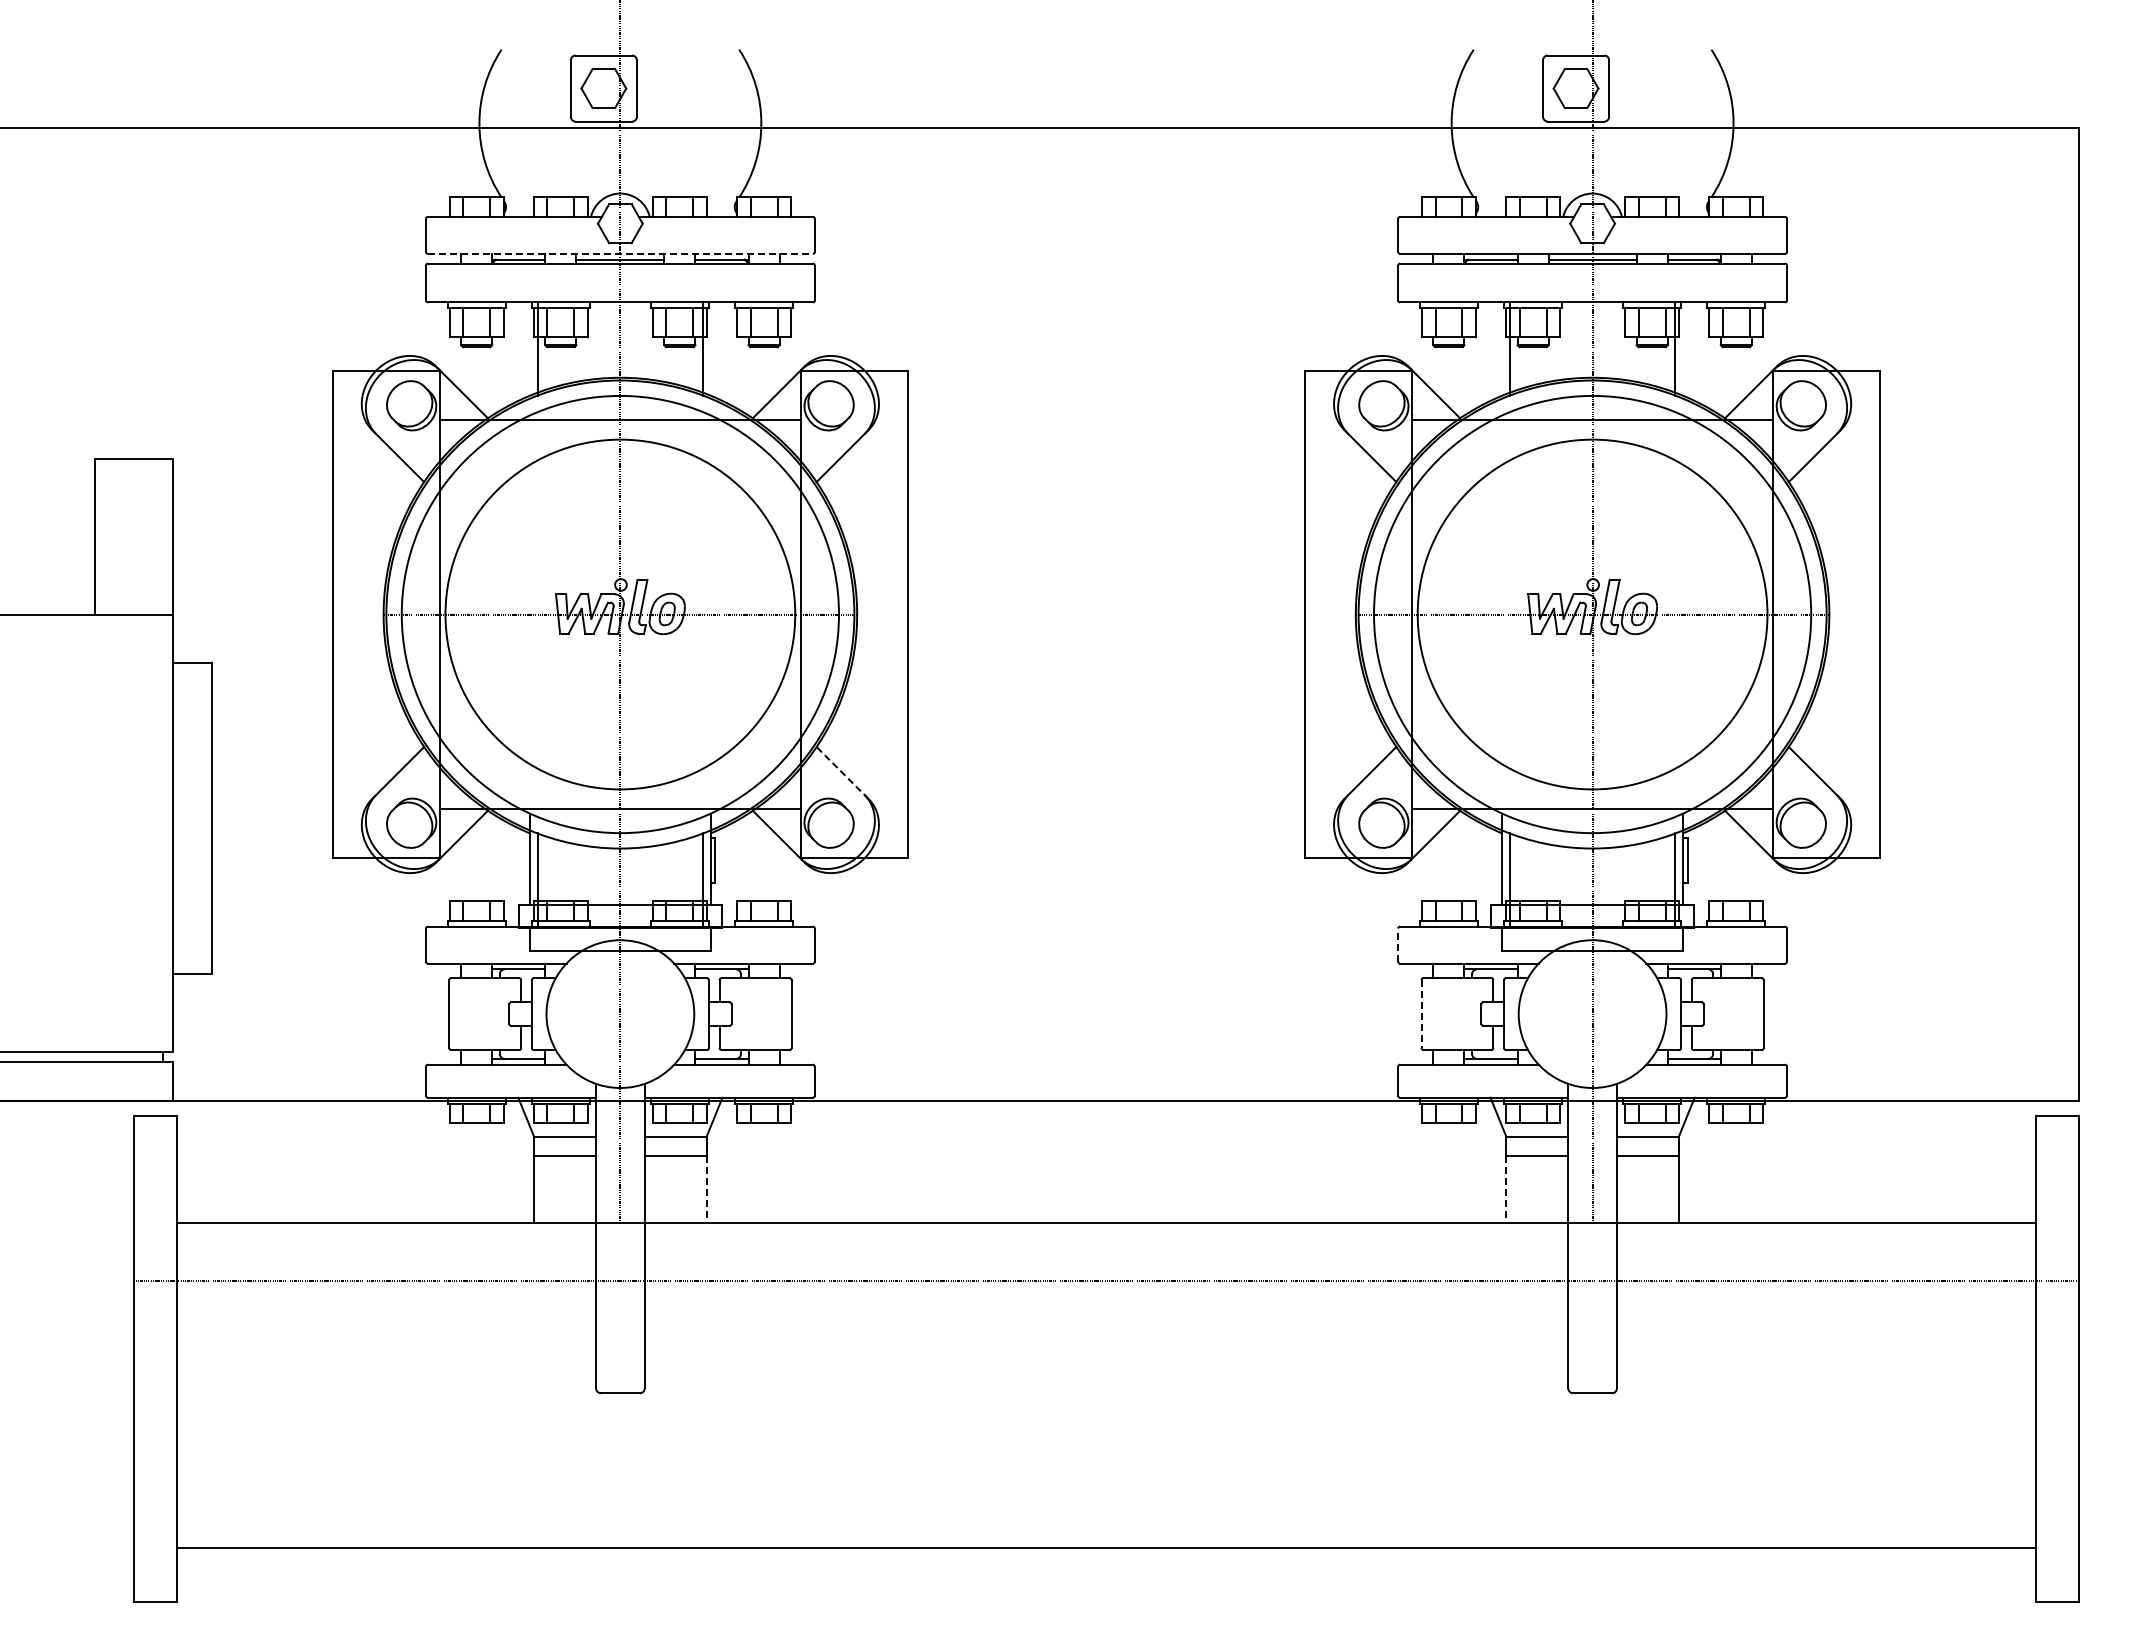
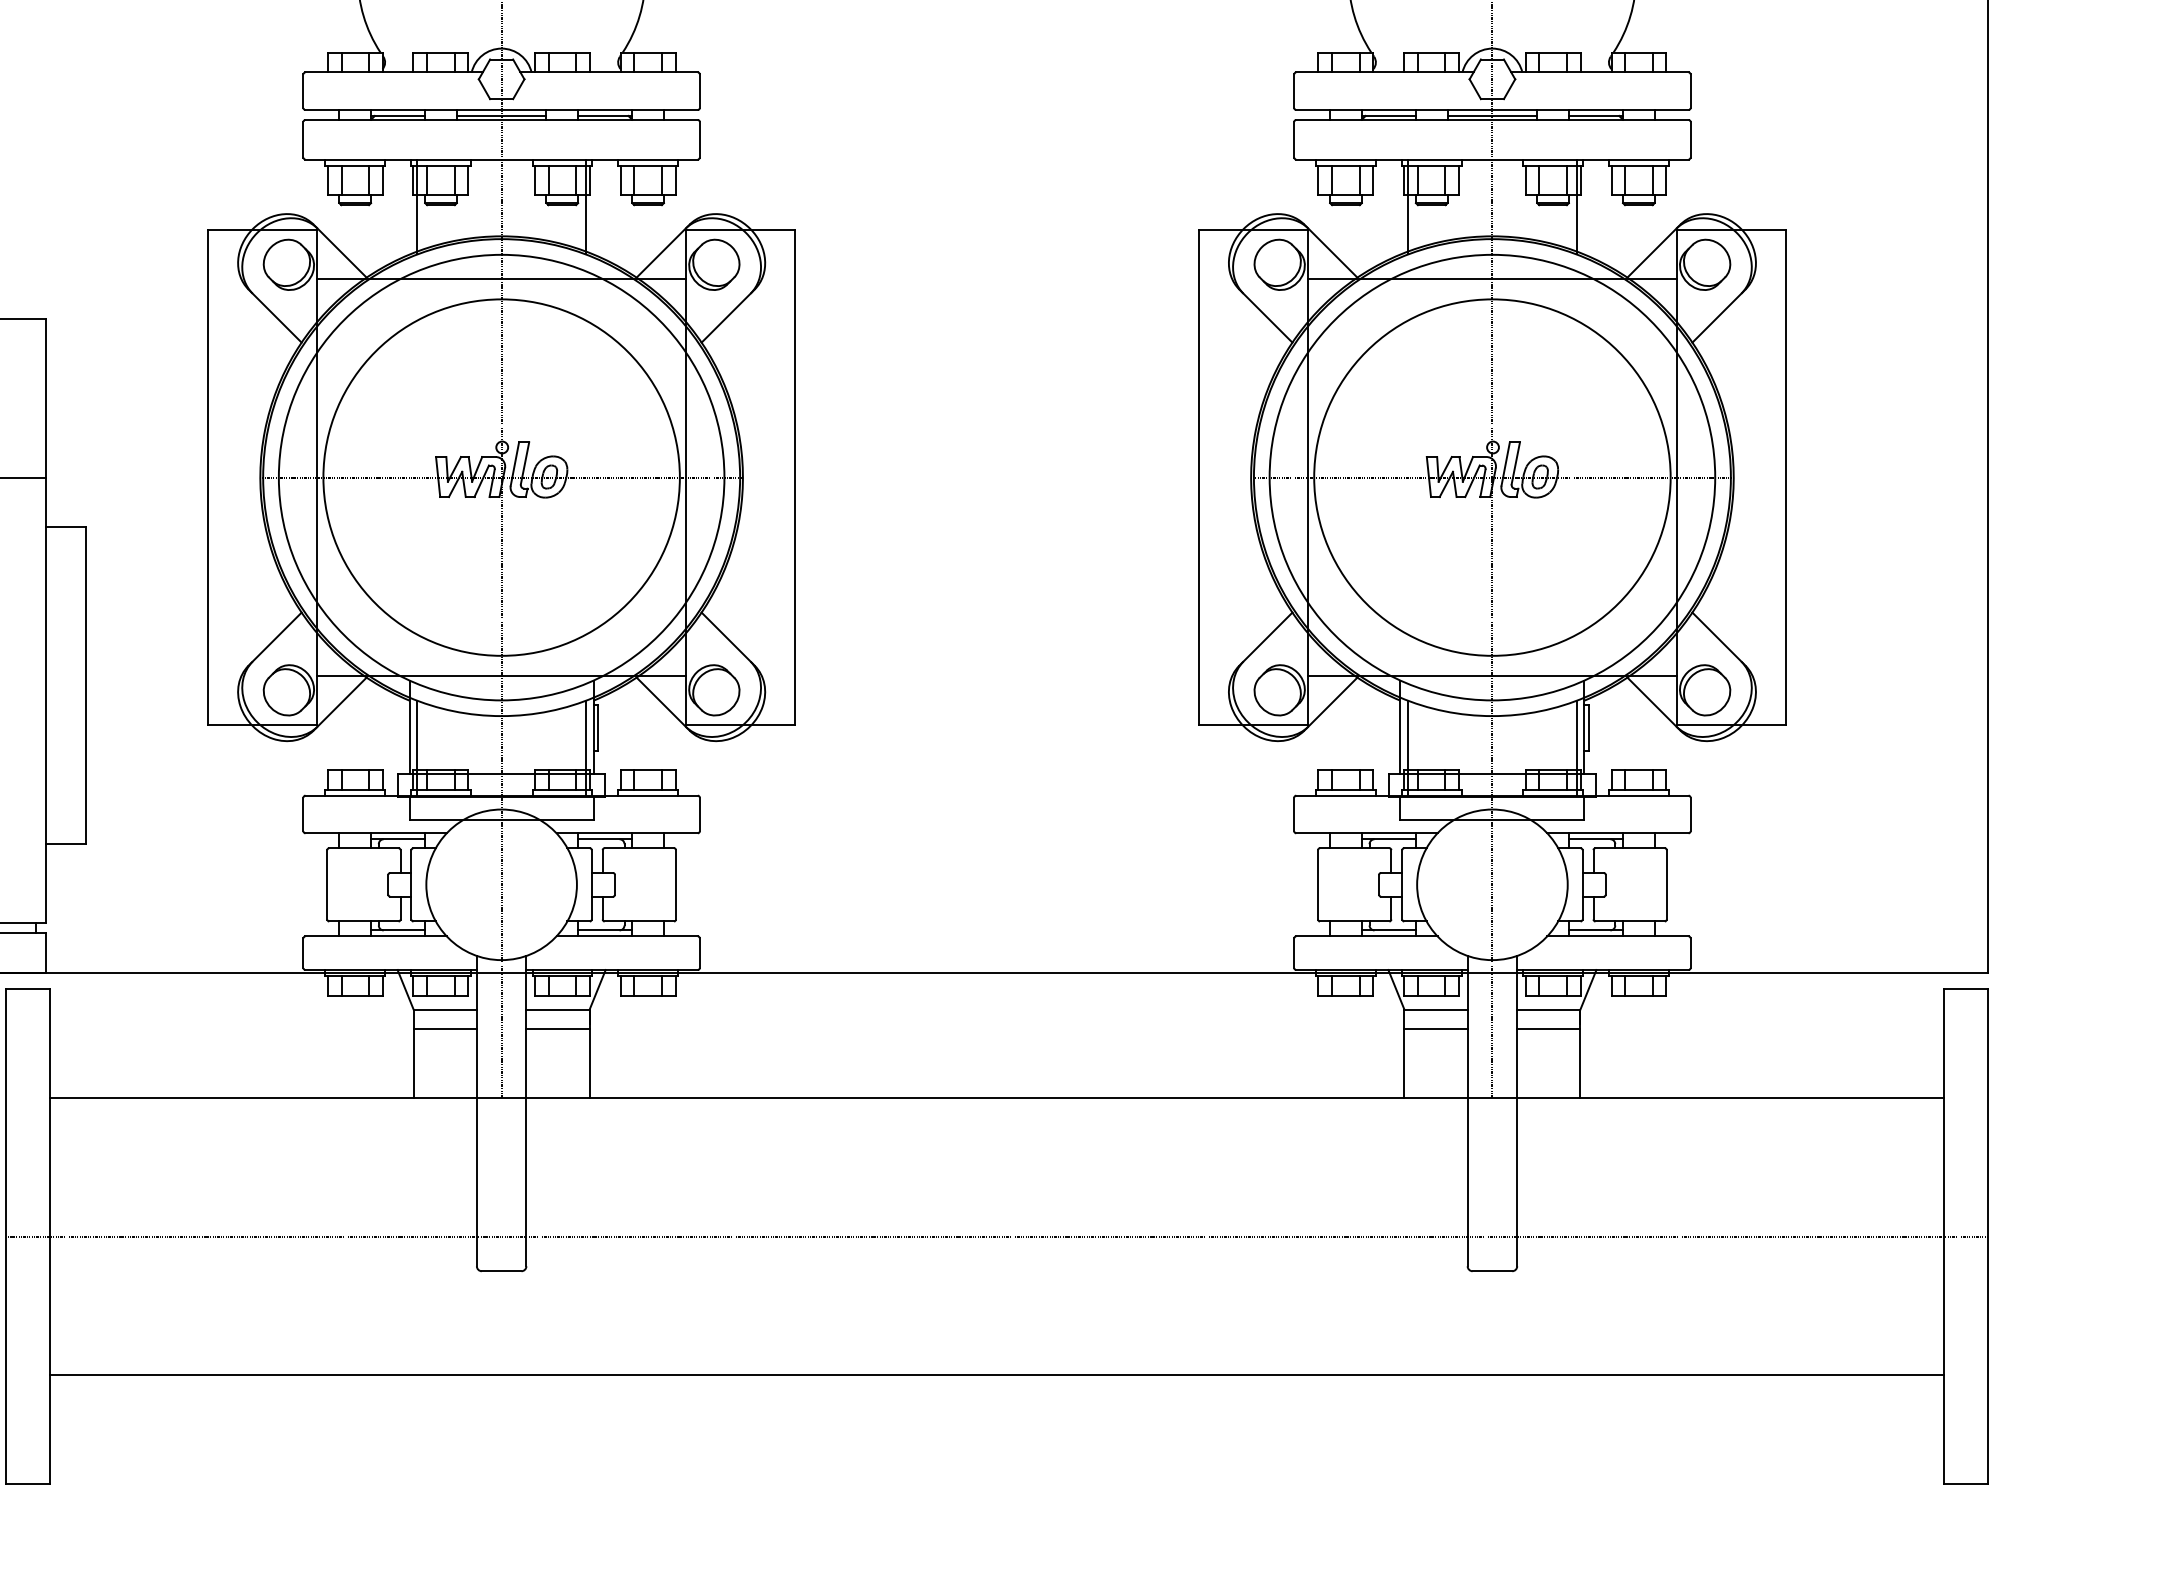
line: (620, 253) -> (501, 109), dashed -> solid
line: (842, 773) -> (728, 639), dashed -> solid
line: (1398, 945) -> (1294, 814), dashed -> solid
line: (1421, 1014) -> (1318, 885), dashed -> solid
line: (706, 1189) -> (589, 1063), dashed -> solid
line: (1506, 1189) -> (1404, 1063), dashed -> solid
line: (1106, 1281) -> (997, 1236), moved
line: (1106, 1548) -> (997, 1375), moved

